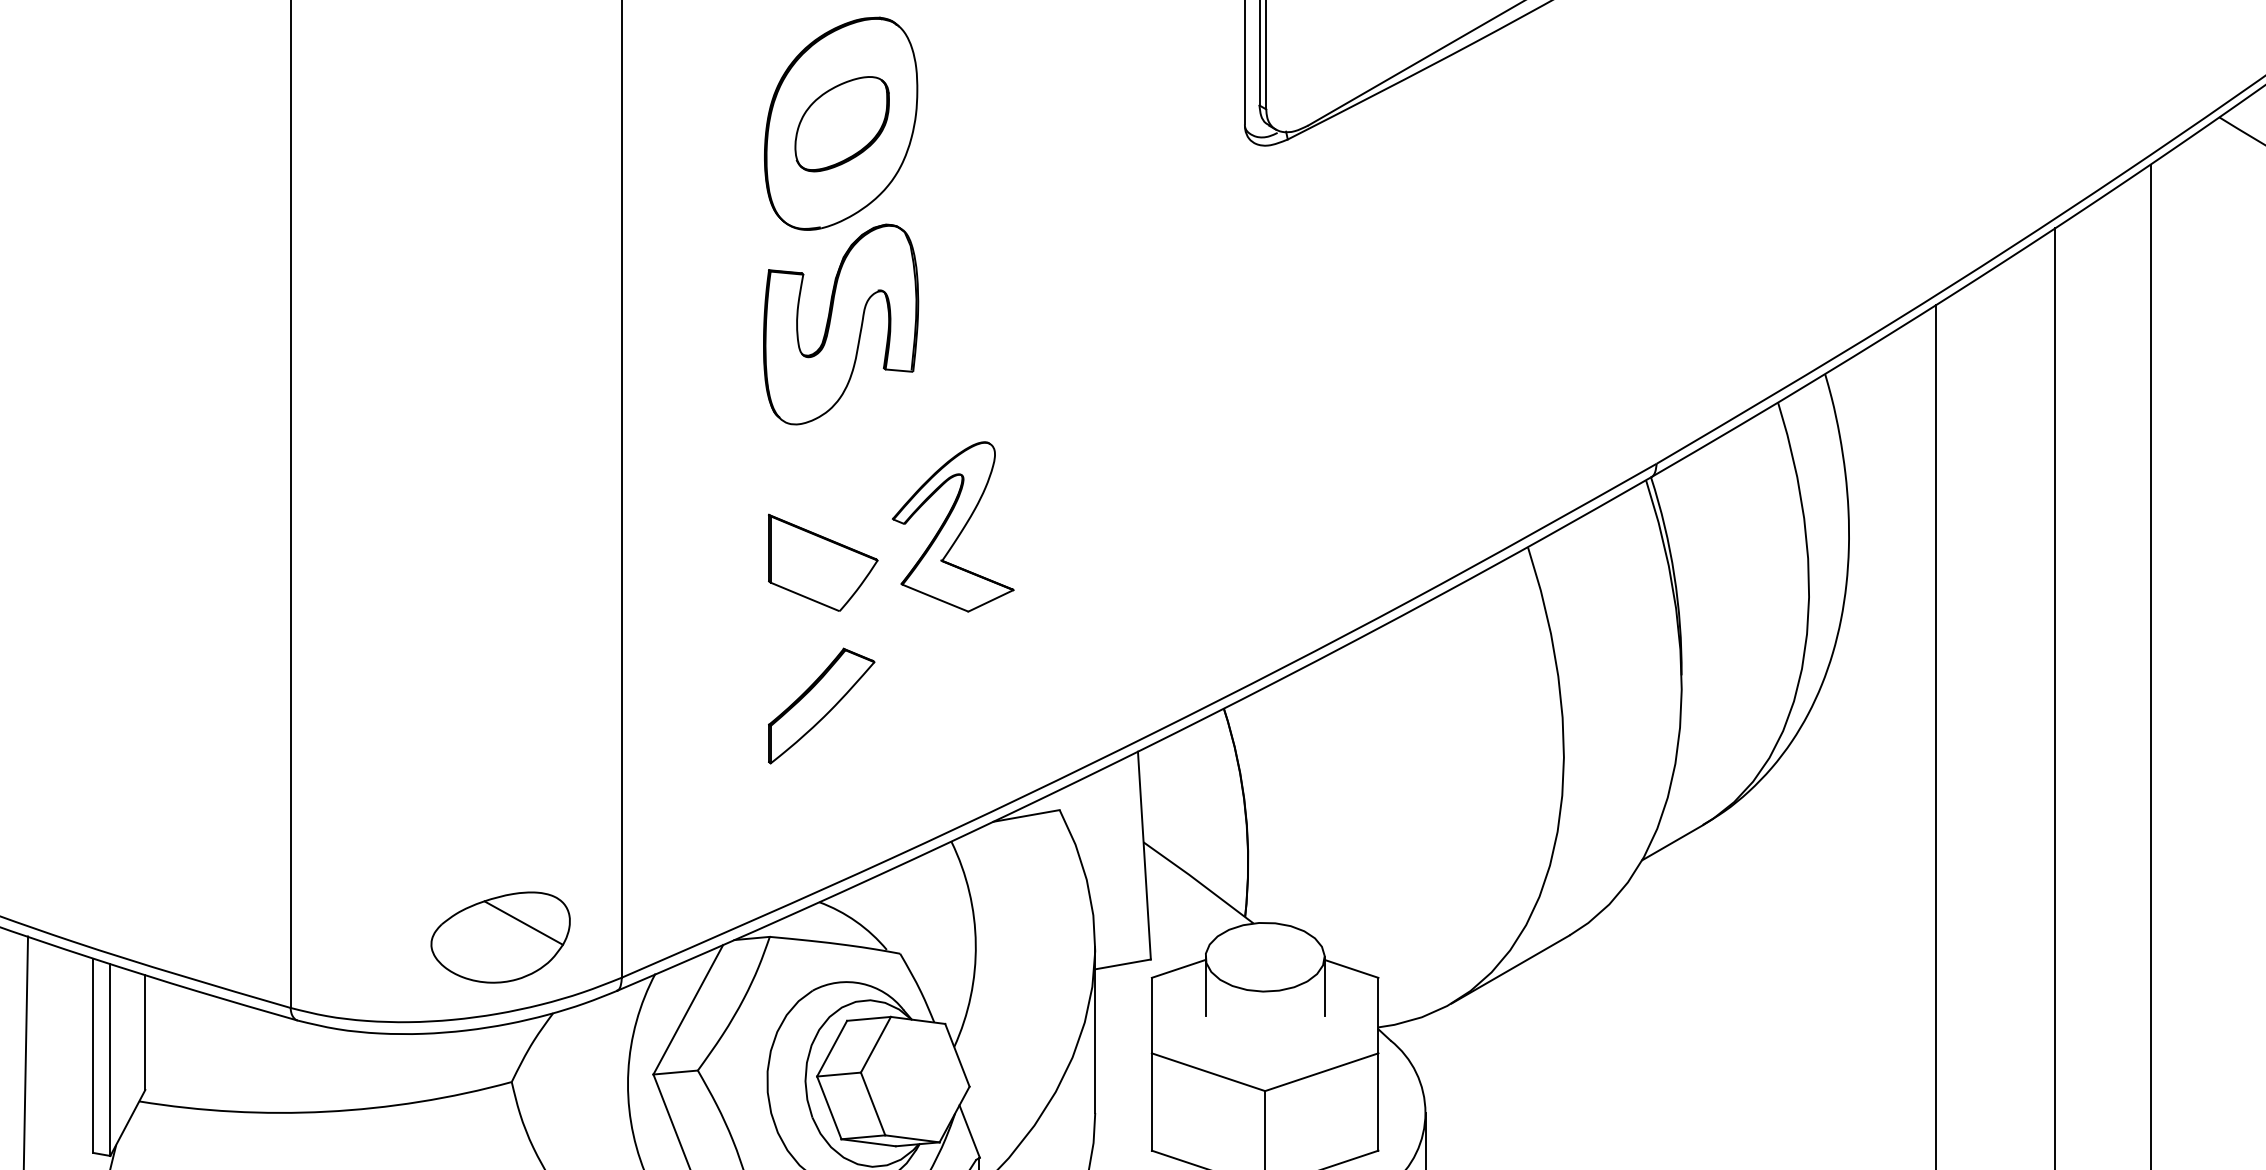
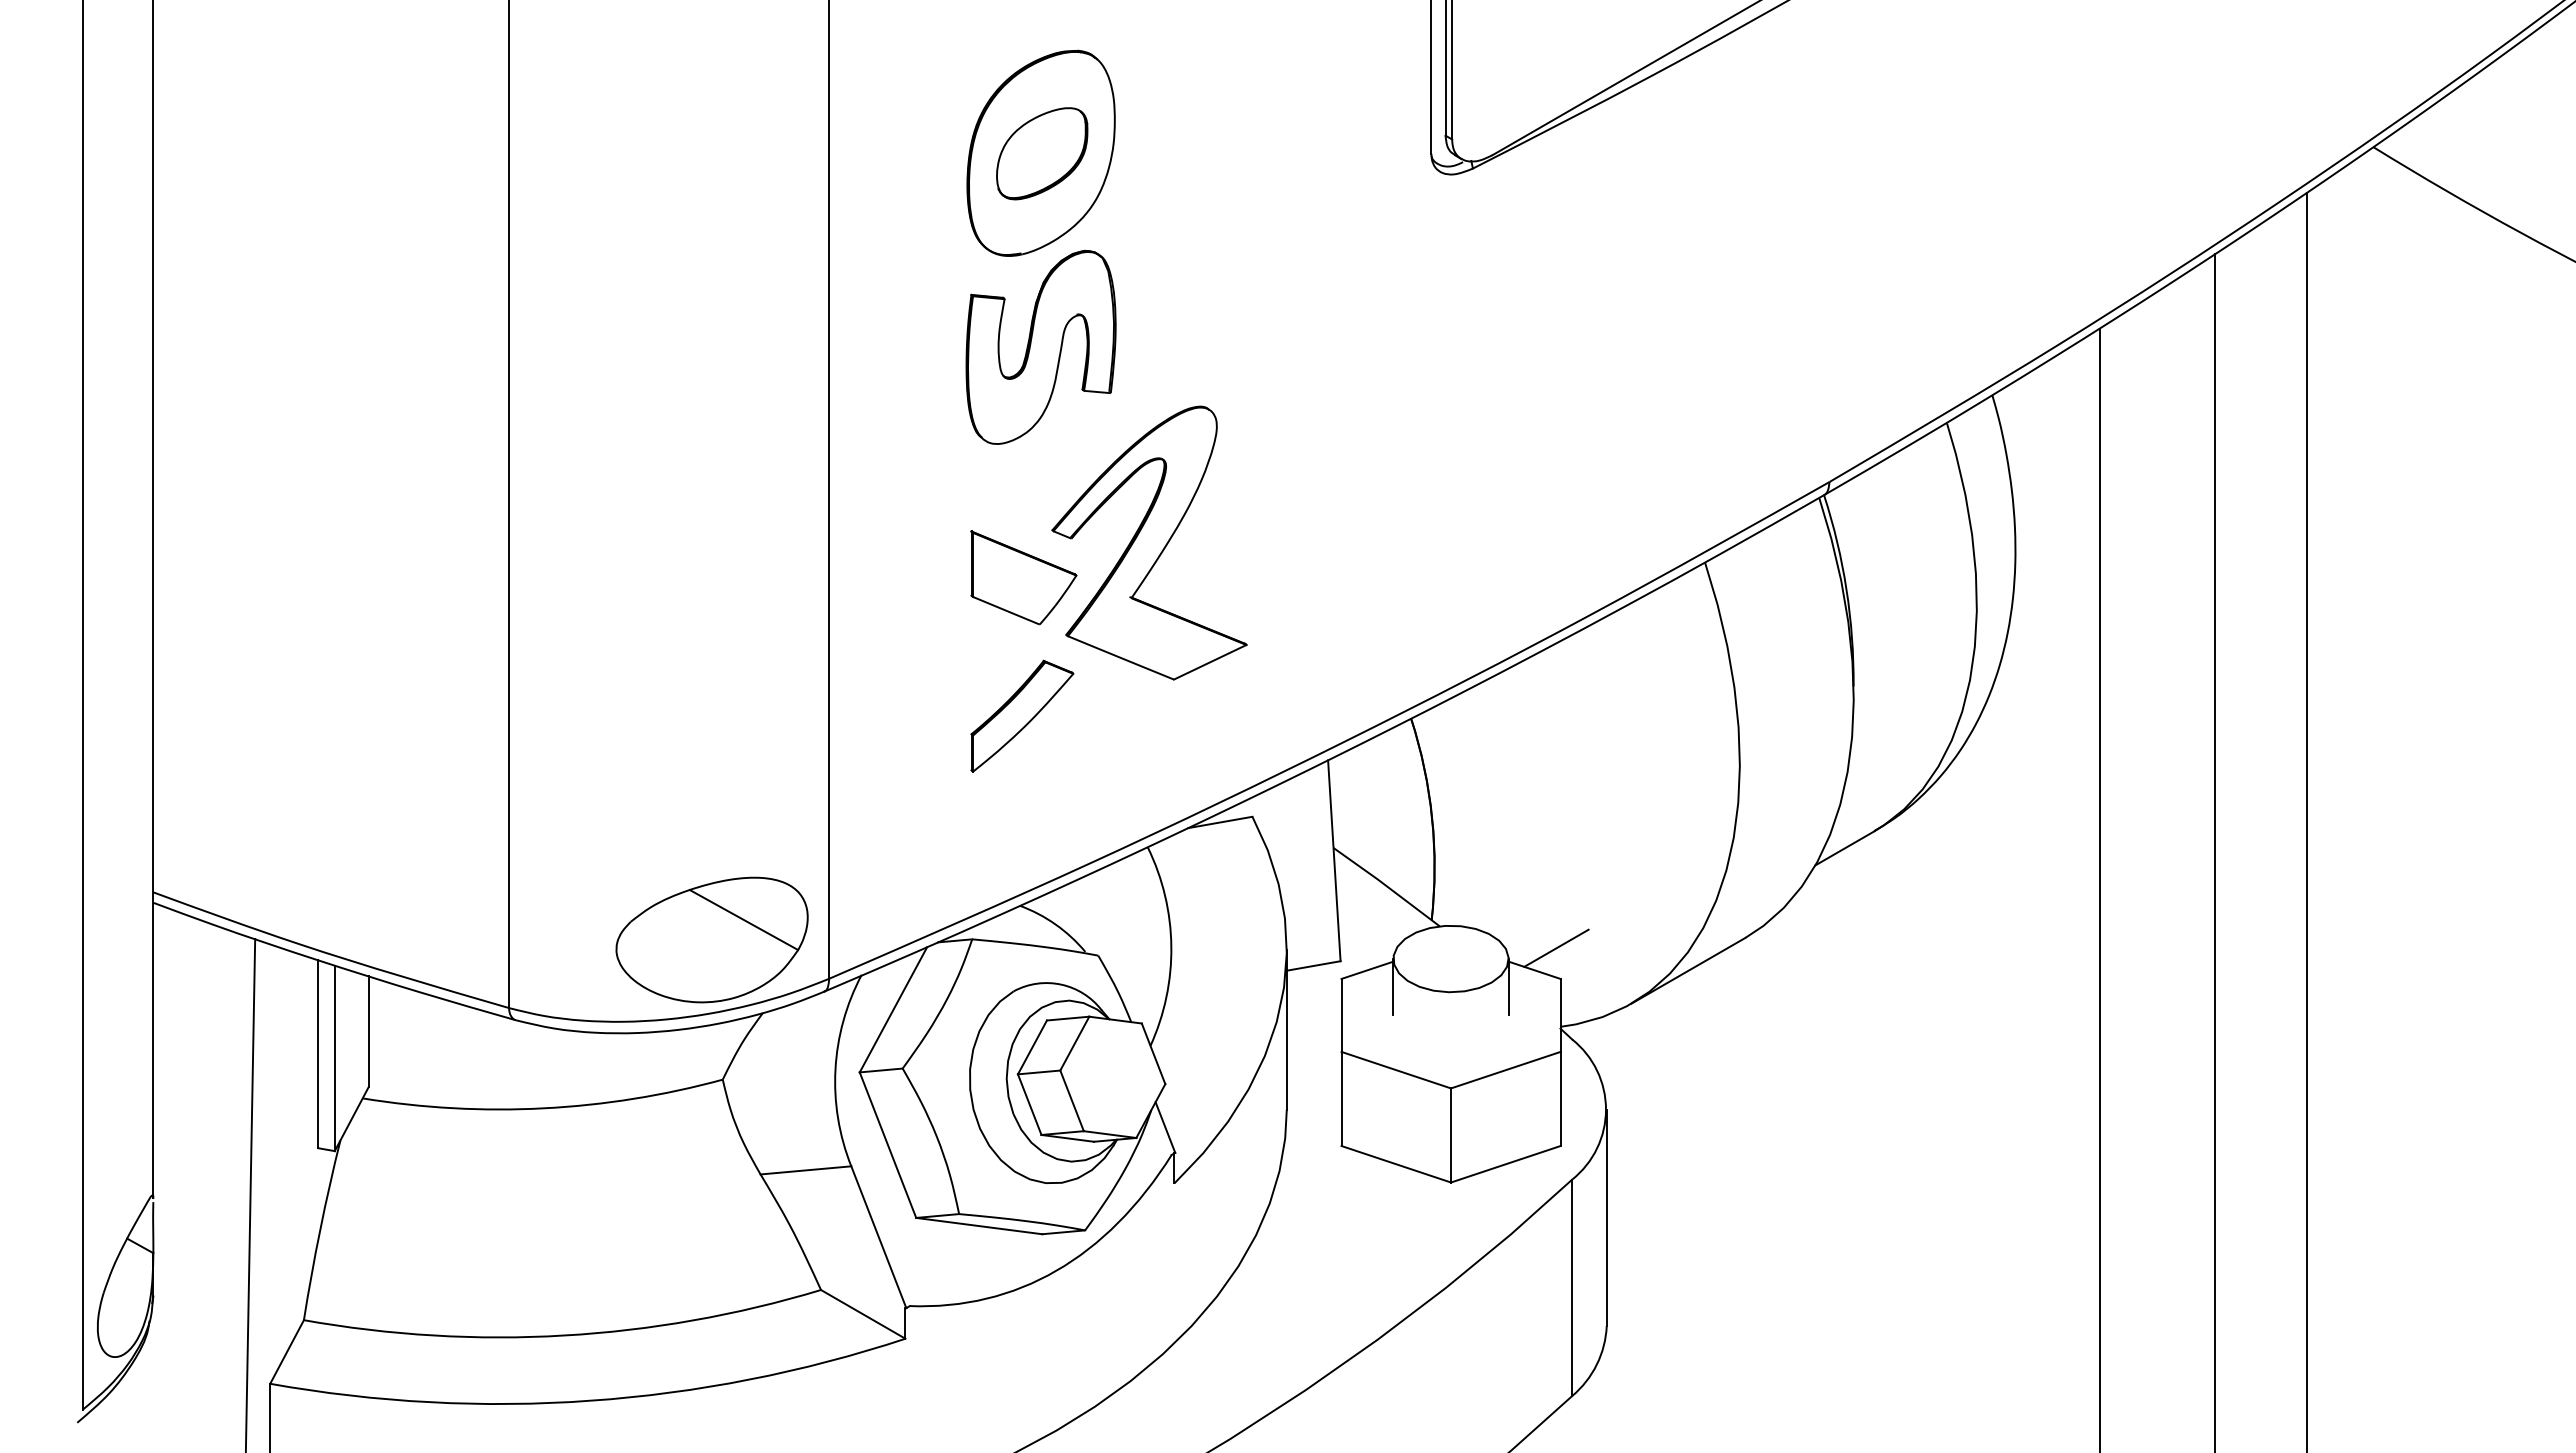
part: (953, 526) -> (1149, 542), size x1.67
part: (500, 937) -> (711, 939), size x1.43
line: (1374, 945) -> (1556, 947), added

